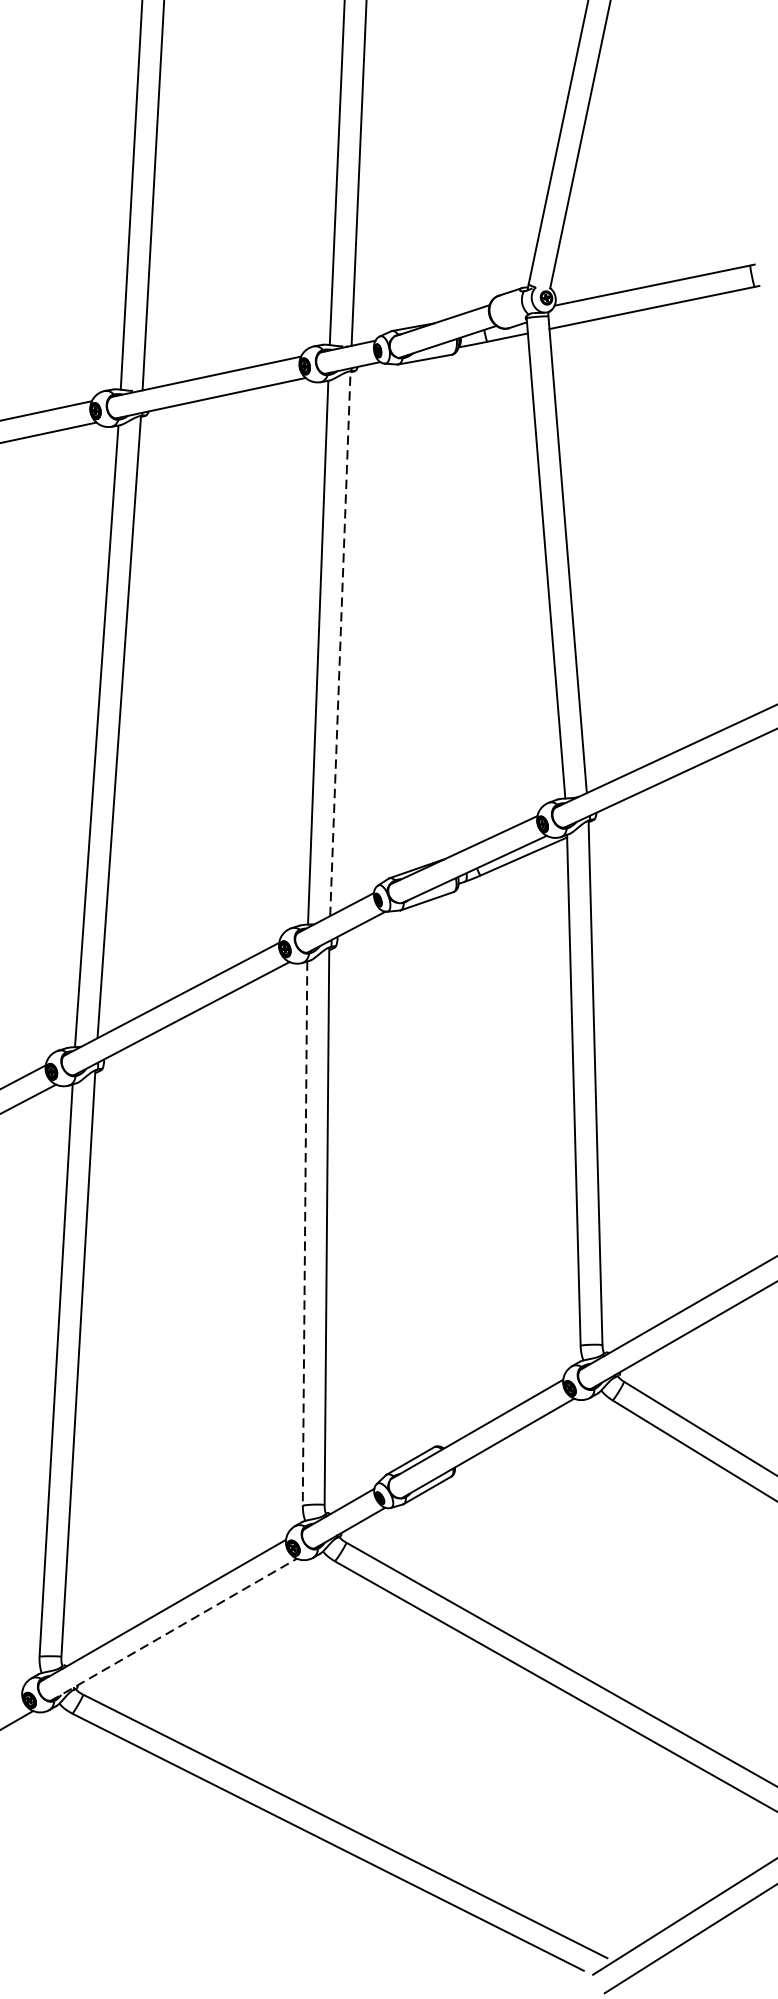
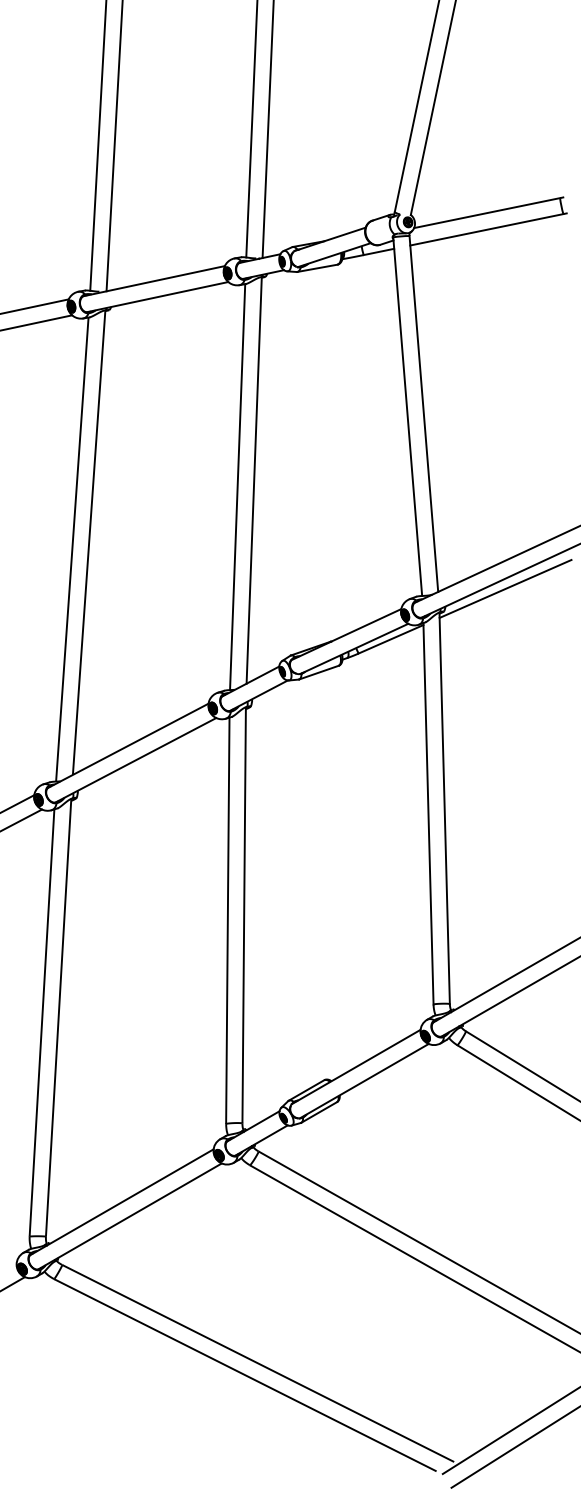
line: (340, 642) -> (254, 479), dashed -> solid
line: (677, 788) -> (505, 588), added
line: (304, 1233) -> (227, 920), dashed -> solid
line: (174, 1629) -> (130, 1216), dashed -> solid

